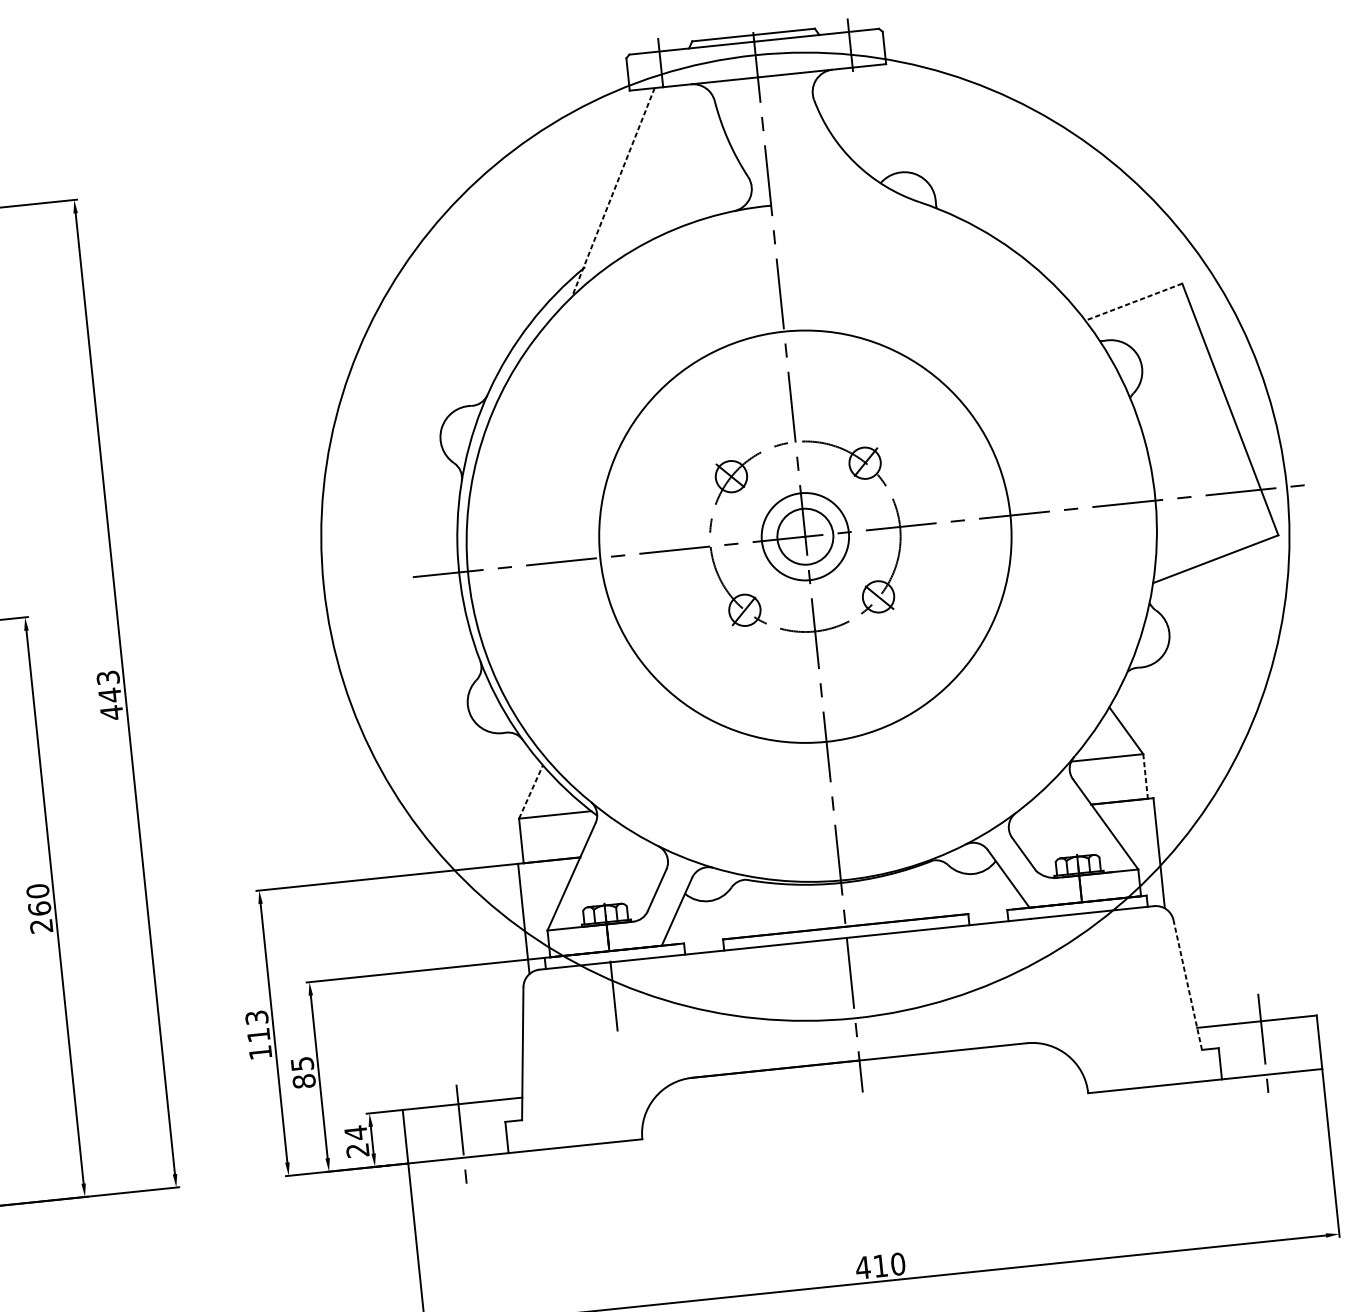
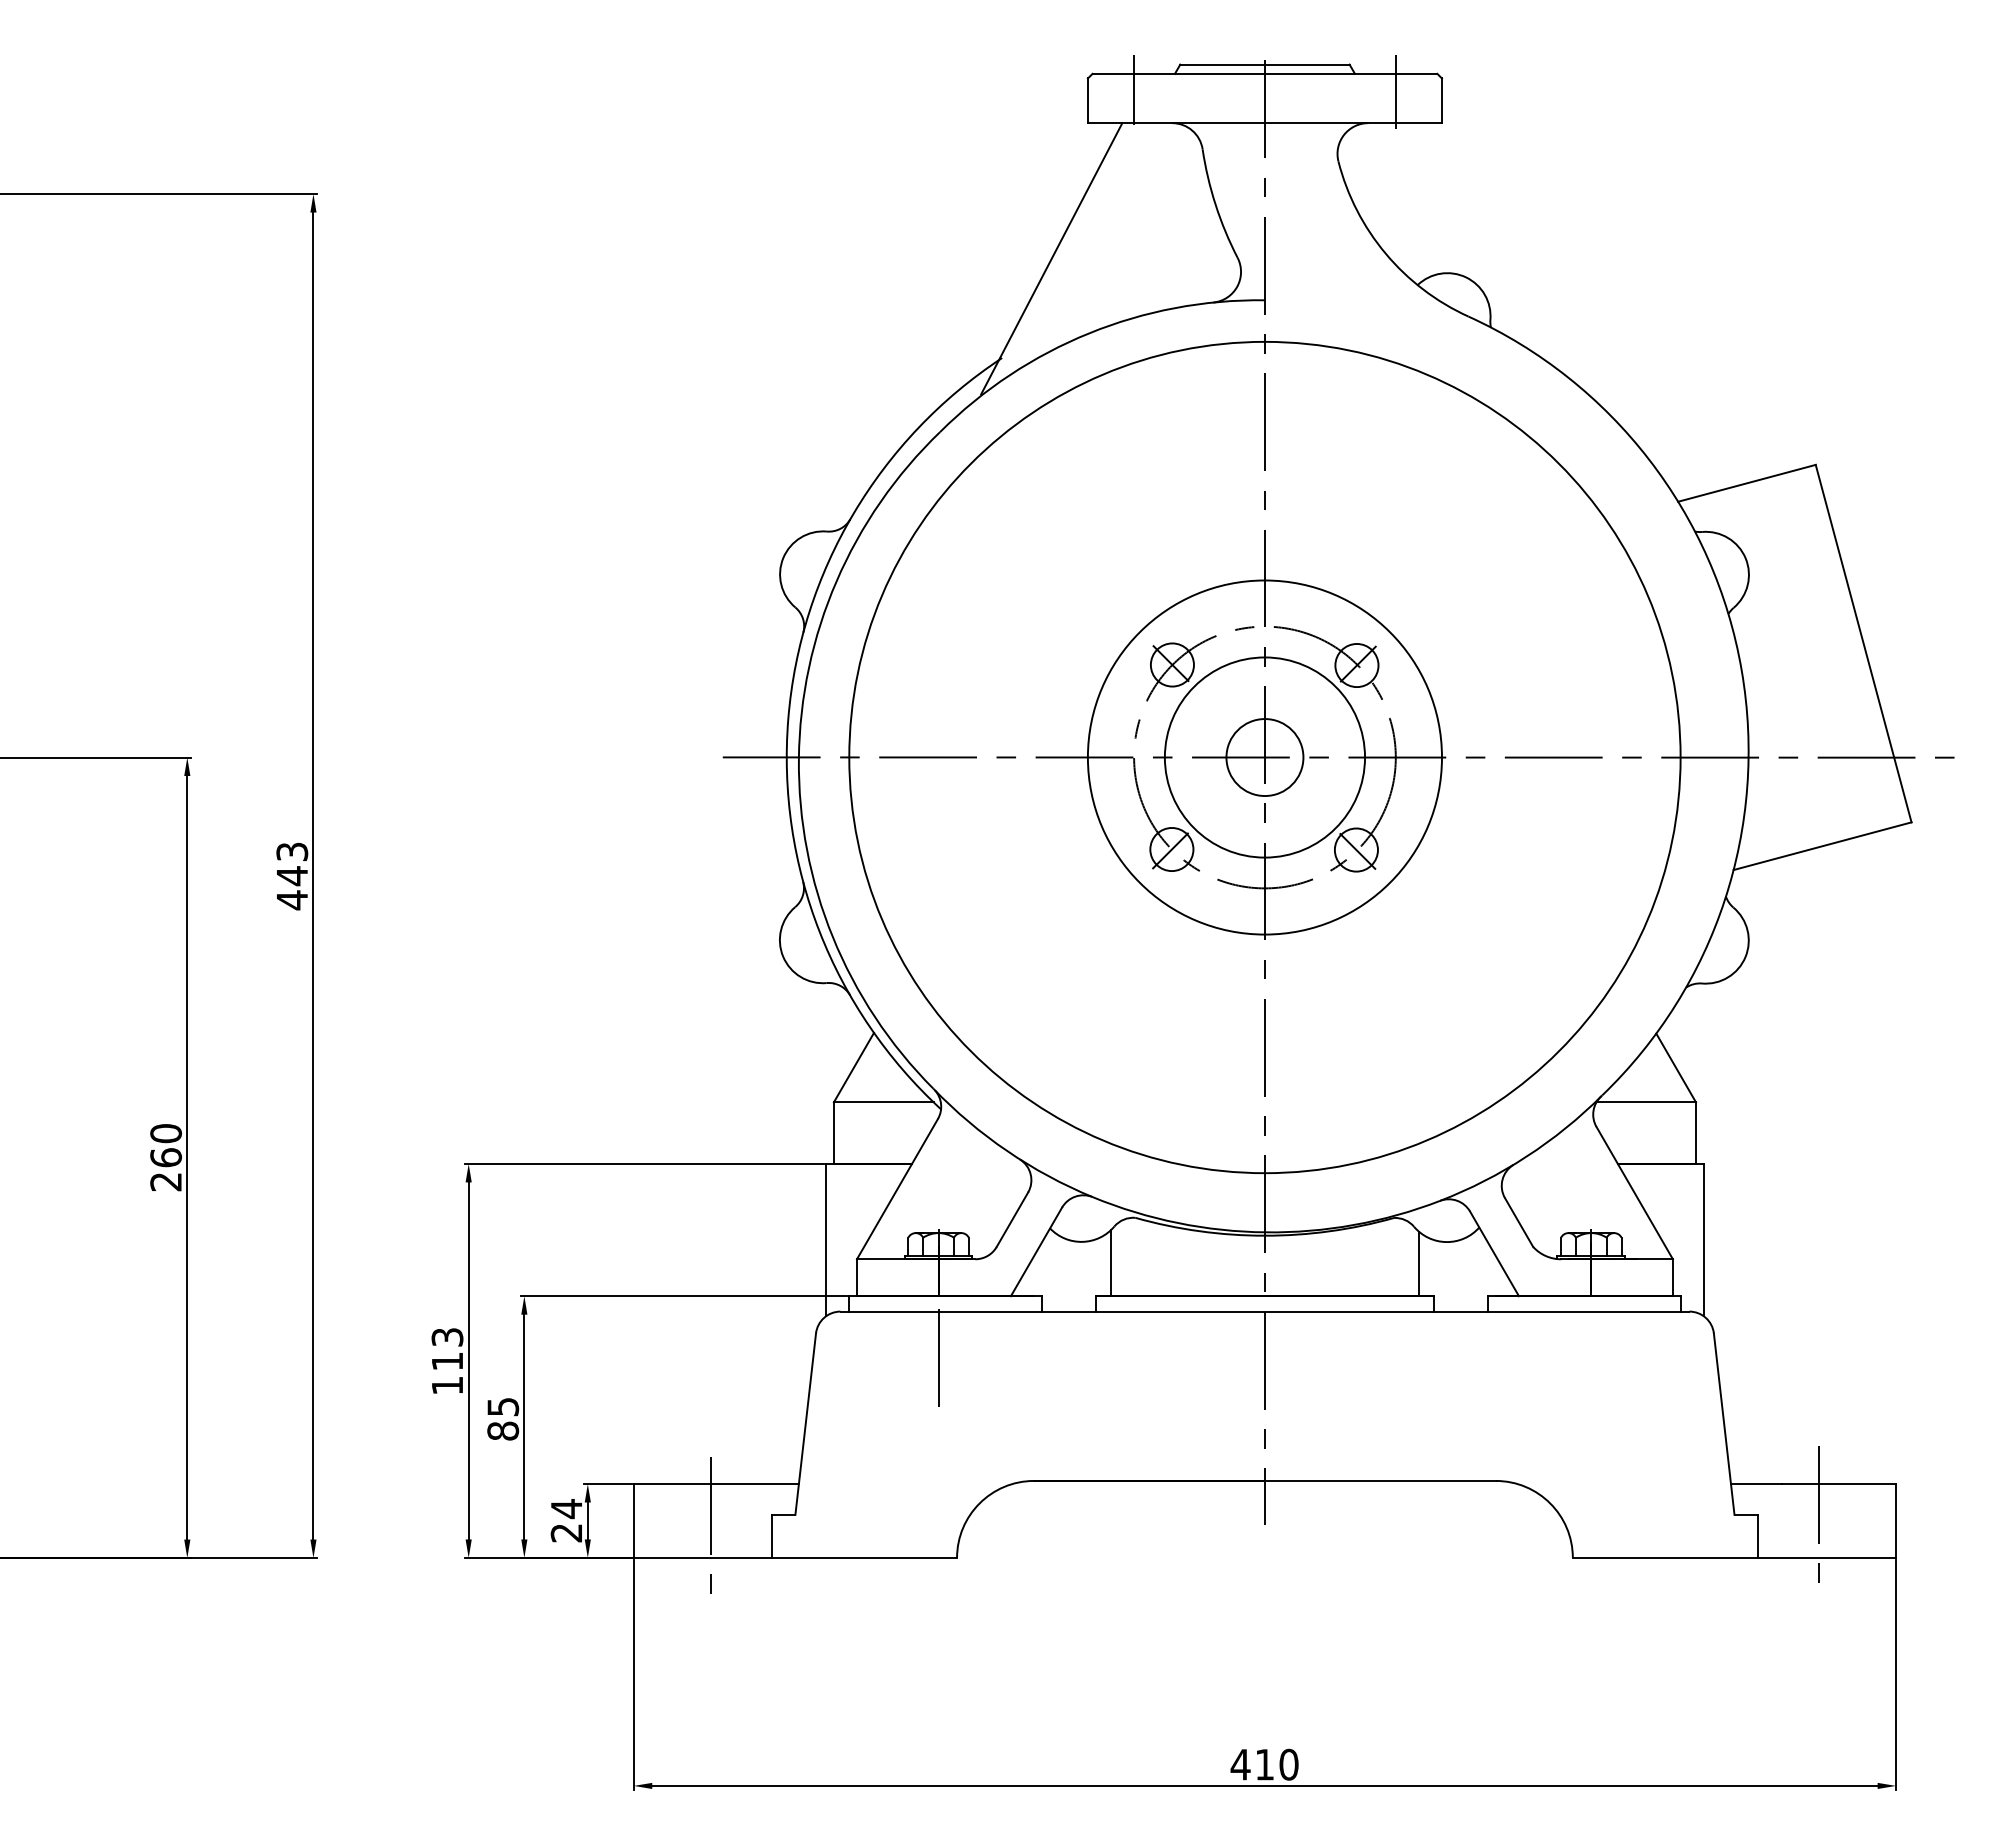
line: (613, 191) -> (1051, 258), dashed -> solid
line: (1133, 302) -> (1746, 483), dashed -> solid
circle: (805, 536) -> (1264, 757), size x0.62
circle: (805, 536) -> (1264, 757), size x0.62
circle: (805, 536) -> (1264, 757), size x1.67
line: (1145, 776) -> (1696, 1133), dashed -> solid
line: (531, 791) -> (854, 1067), dashed -> solid
line: (954, 891) -> (1418, 1263), added
line: (732, 914) -> (1111, 1263), added
line: (1187, 984) -> (1724, 1423), dashed -> solid

